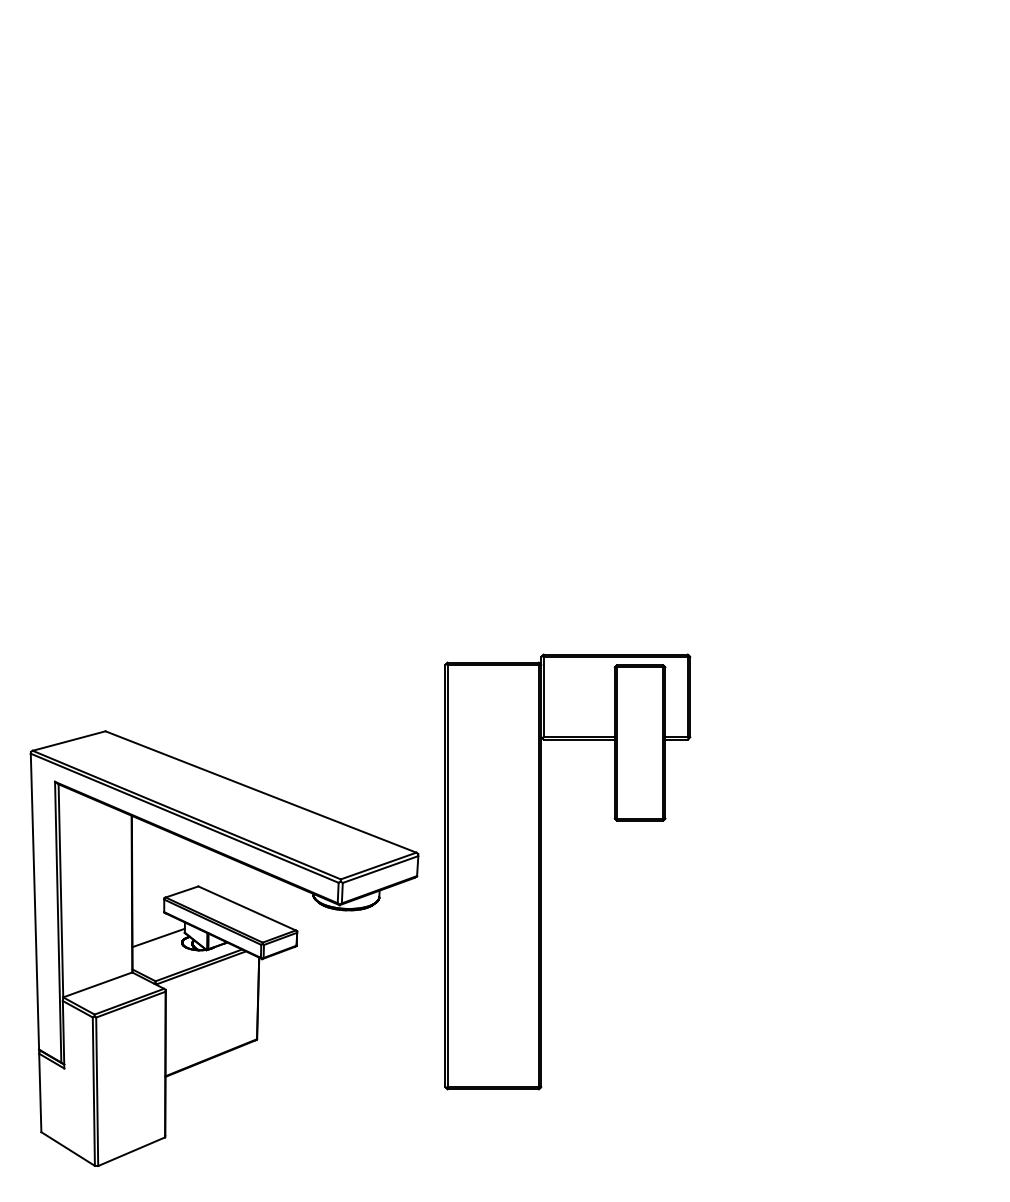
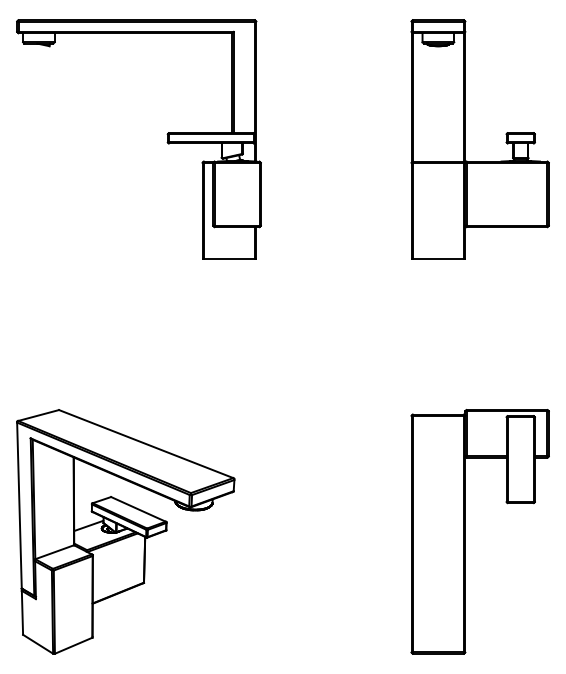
part: (830, 248) -> (465, 139), added
part: (297, 254) -> (166, 142), added
part: (541, 871) -> (465, 531), moved

